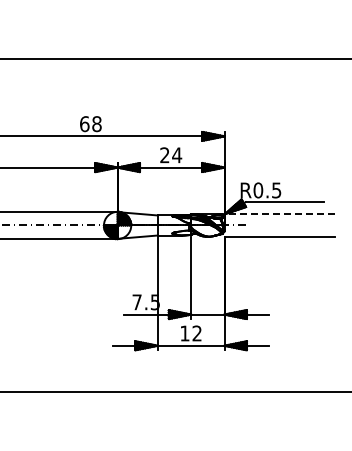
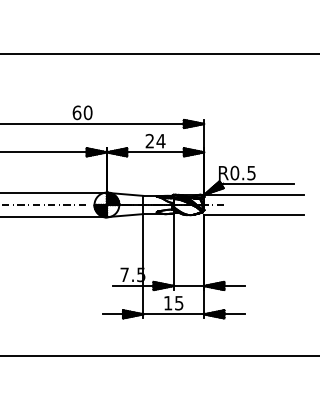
text: (96, 123) -> (87, 112), 68 -> 60
line: (279, 214) -> (254, 194), dashed -> solid
text: (196, 333) -> (178, 303), 12 -> 15

